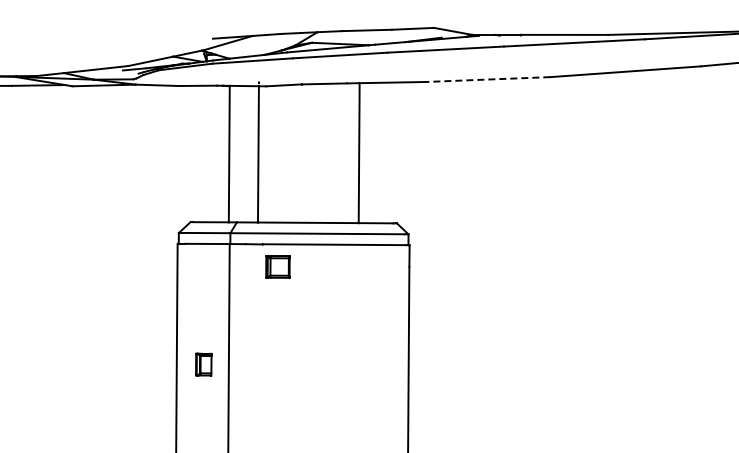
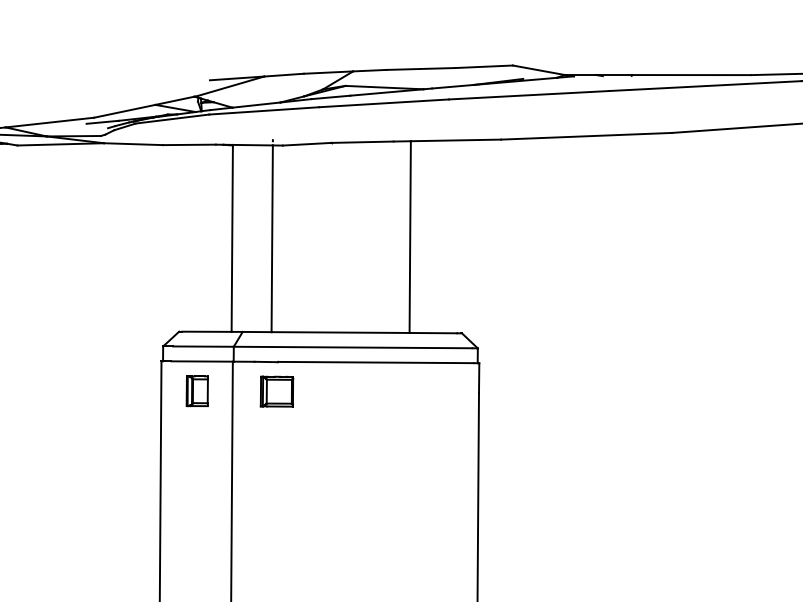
line: (487, 79) -> (586, 136), dashed -> solid
part: (277, 266) -> (276, 391), moved
part: (203, 364) -> (196, 391), moved

